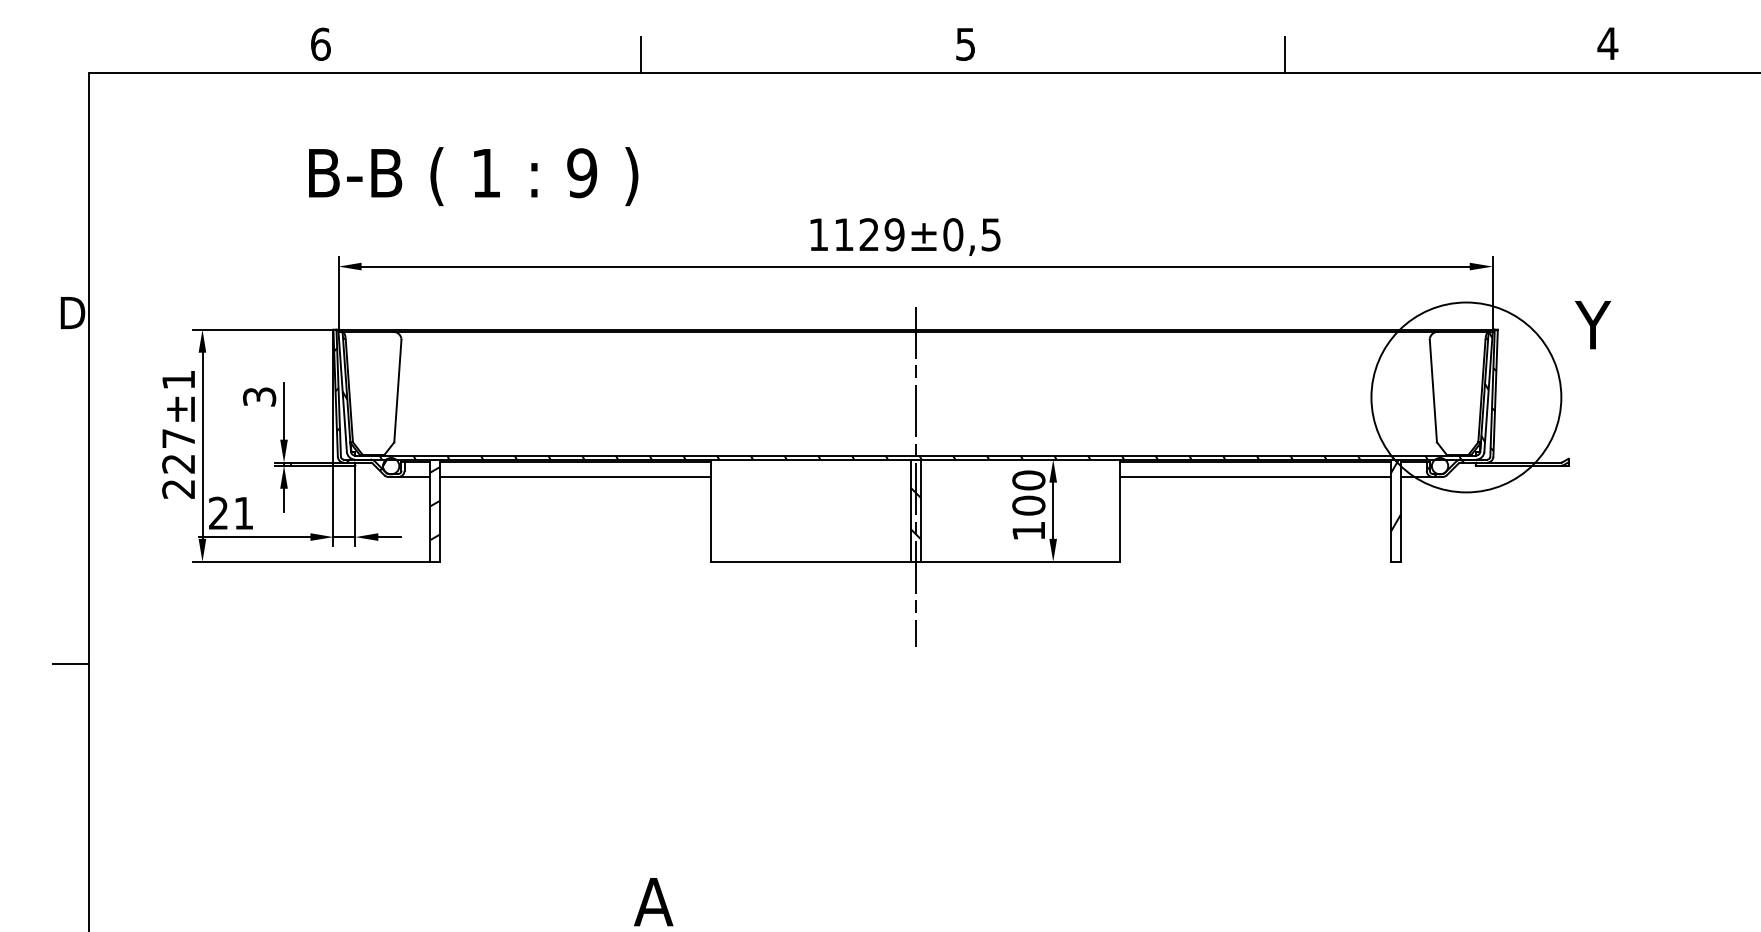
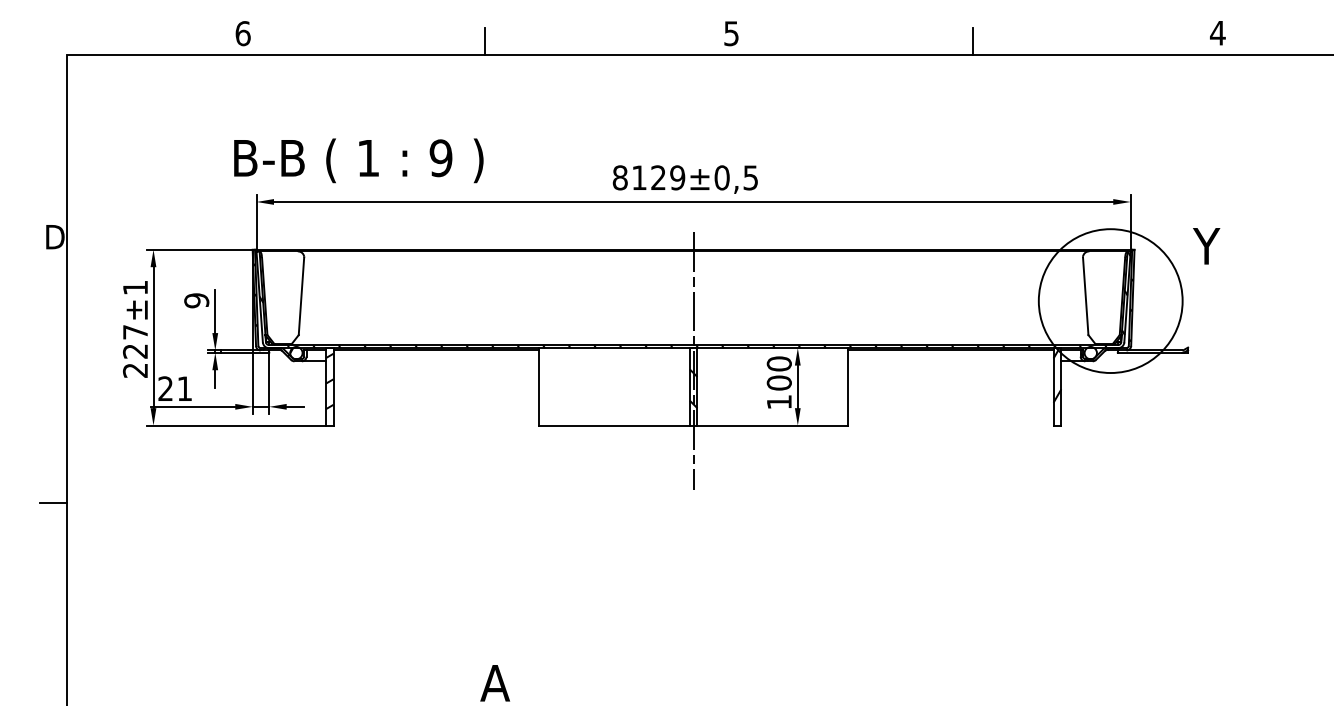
text: (473, 176) -> (358, 160), moved
text: (817, 234) -> (619, 177), 1129 -> 8129
text: (259, 396) -> (196, 300), 3 -> 9
line: (574, 477) -> (435, 361), removed
line: (1254, 477) -> (950, 361), removed

